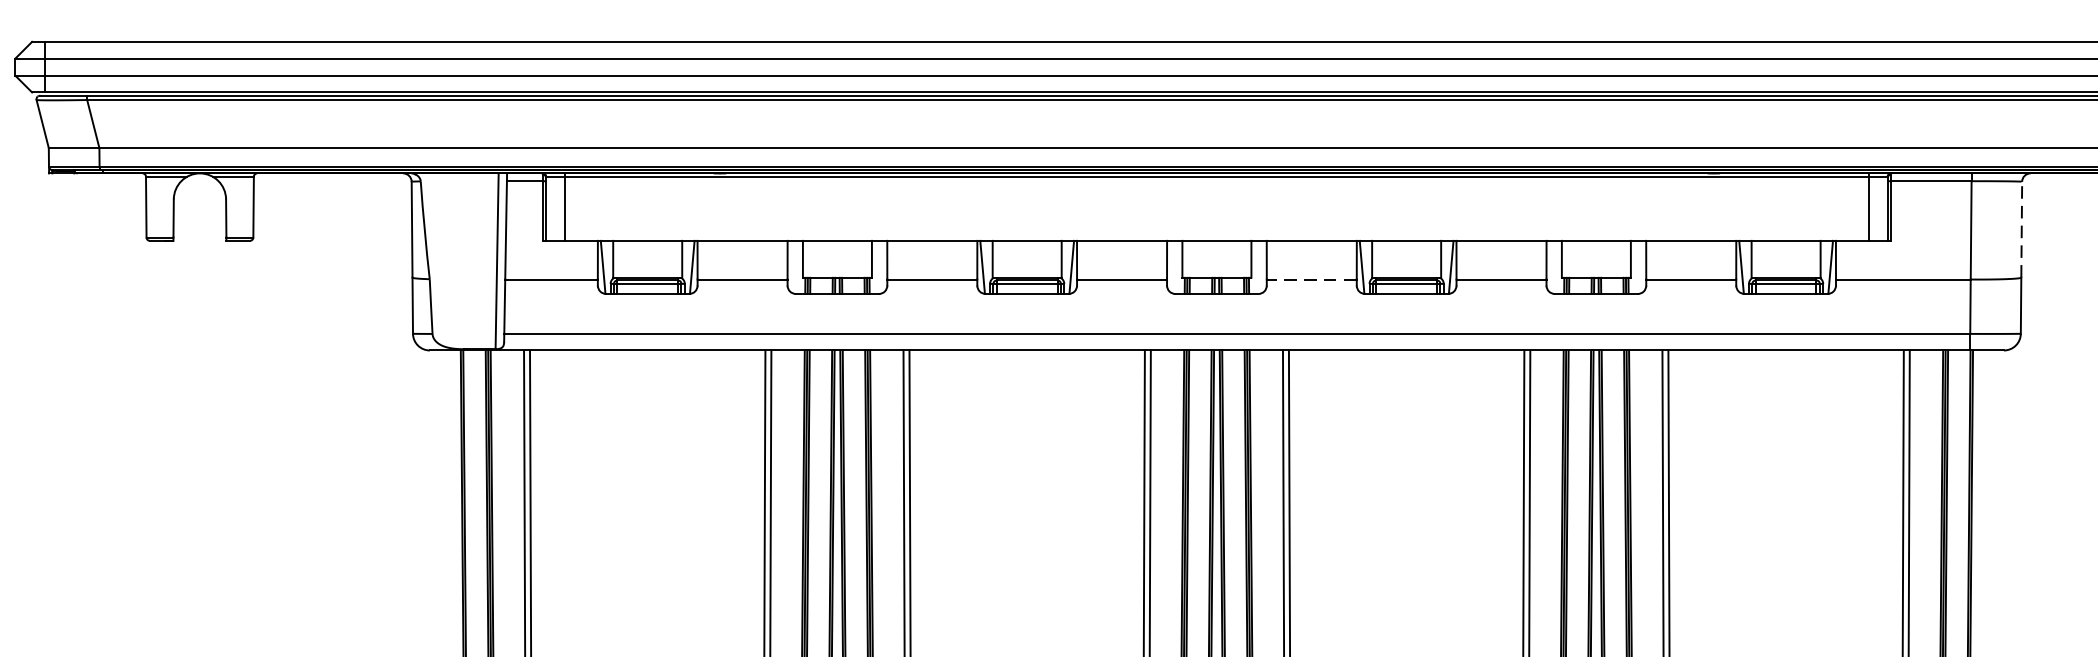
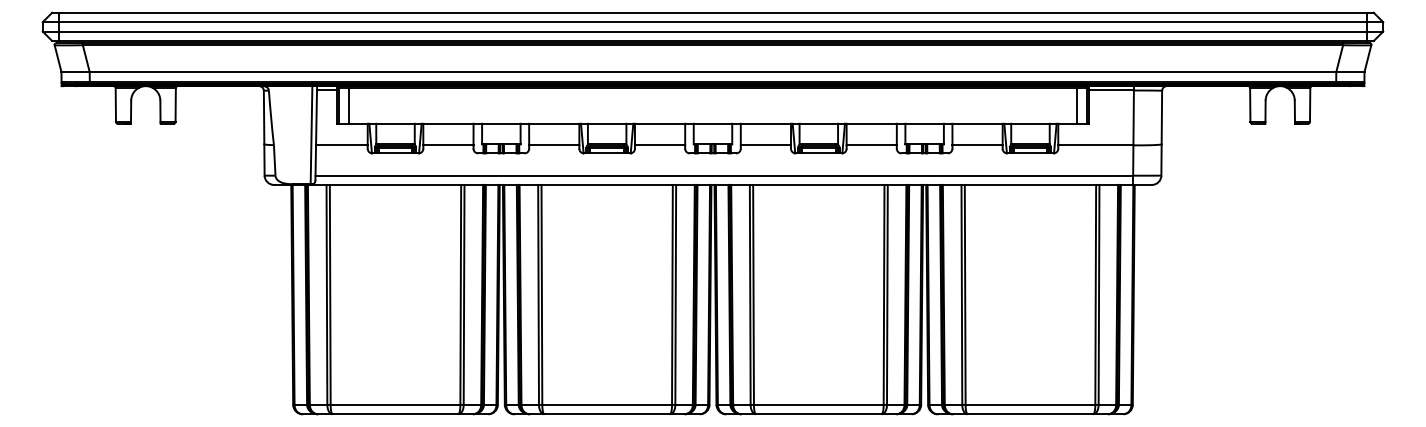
line: (2021, 229) -> (1161, 117), dashed -> solid
line: (1311, 279) -> (765, 145), dashed -> solid

